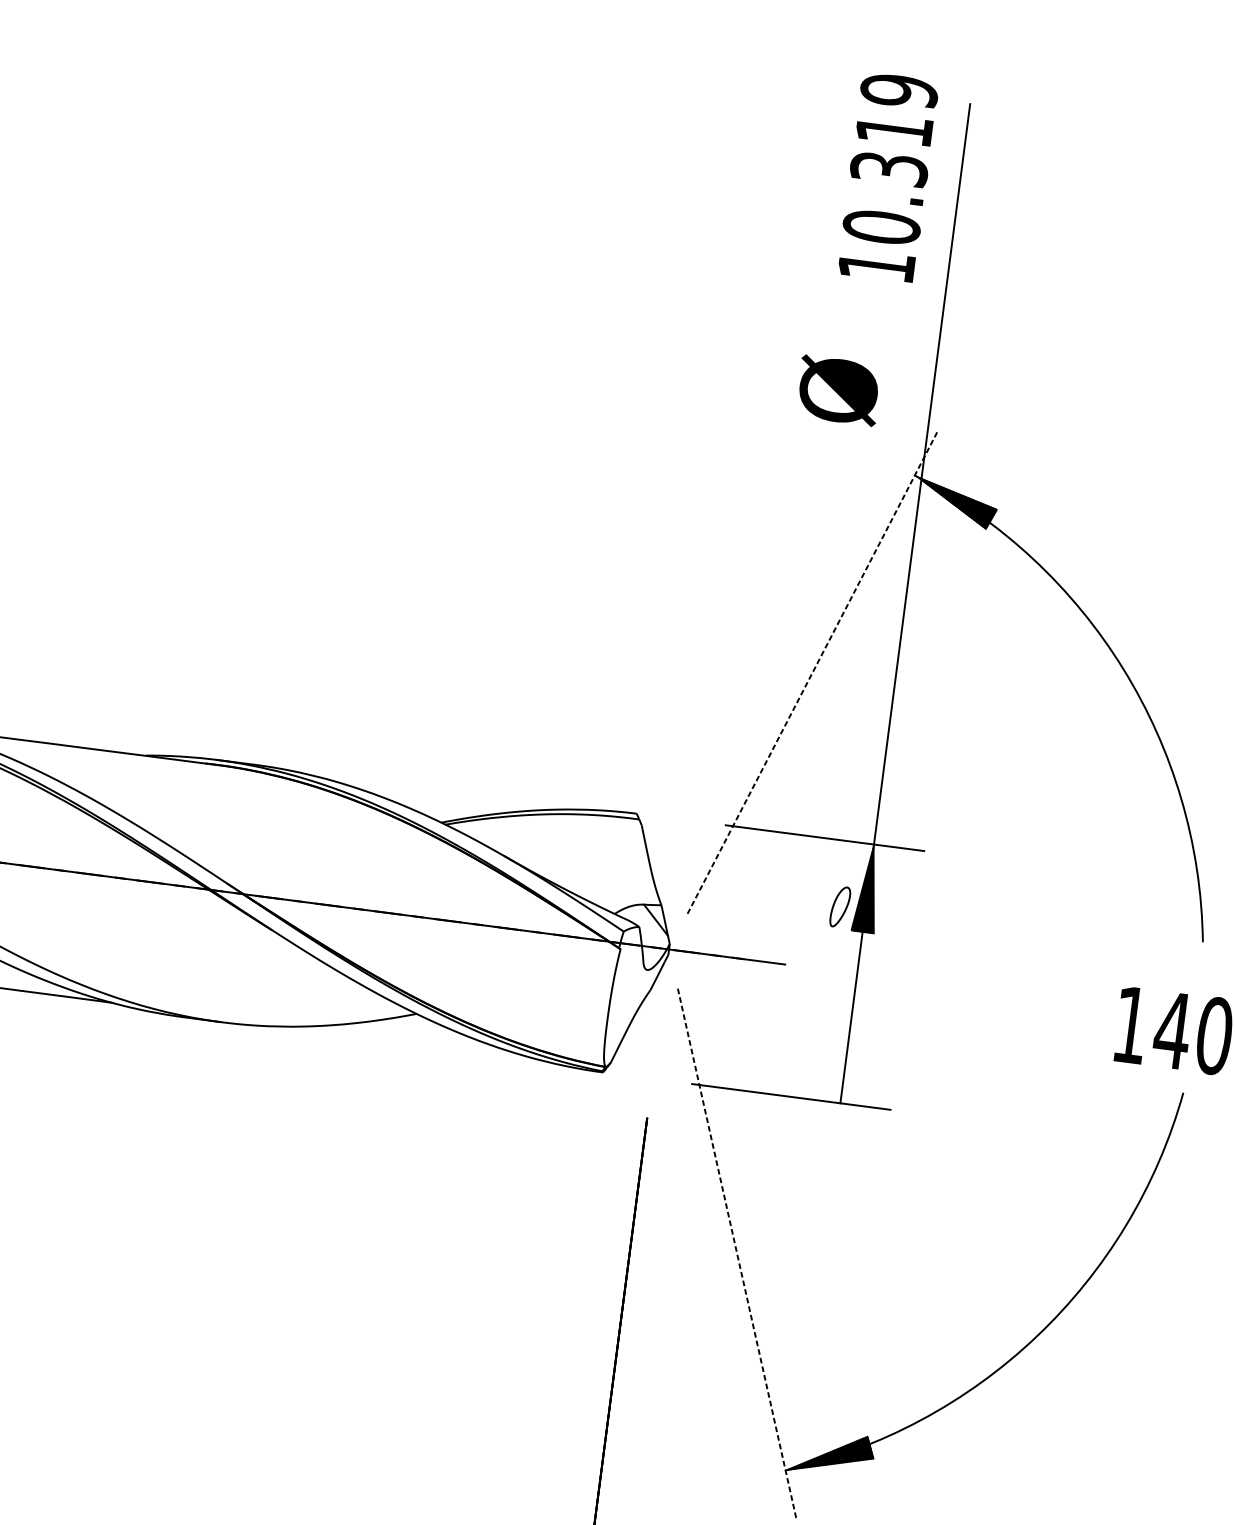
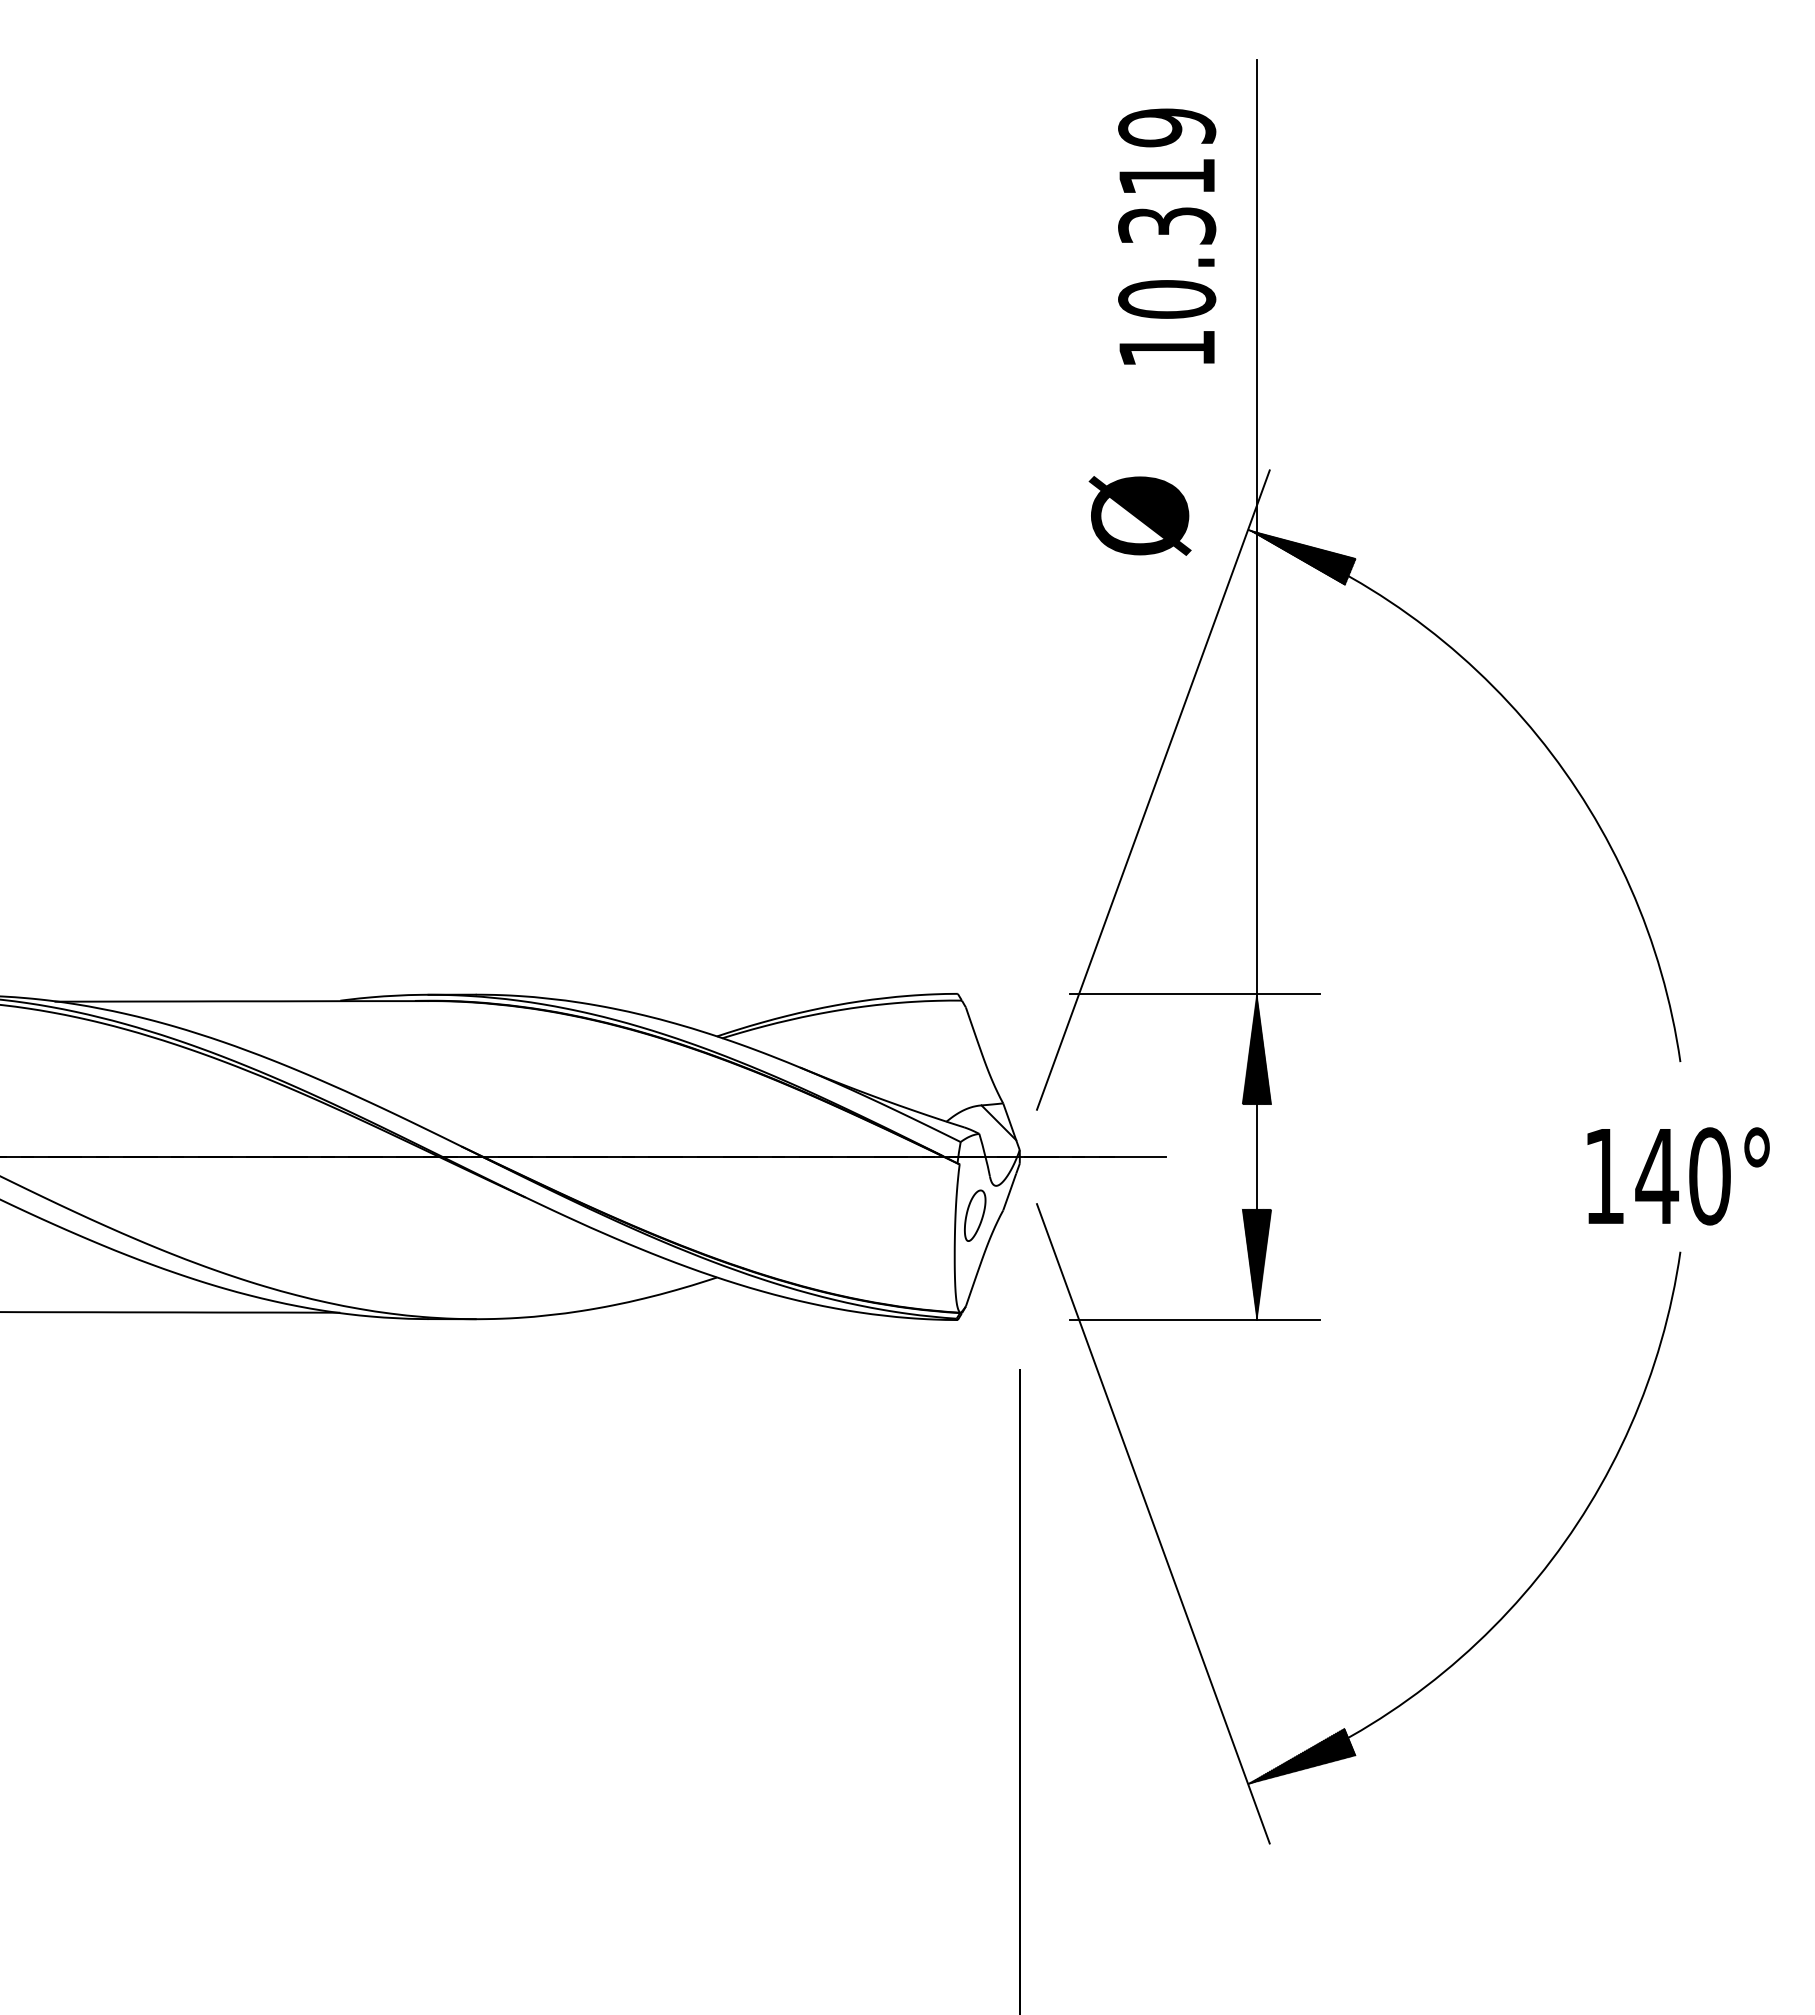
text: (888, 177) -> (1167, 236), moved
text: (838, 390) -> (1139, 515), moved
line: (813, 671) -> (1153, 789), dashed -> solid
part: (840, 906) -> (975, 1215), moved
hatch: (845, 1059) -> (1256, 1264), added
line: (737, 1254) -> (1153, 1524), dashed -> solid

